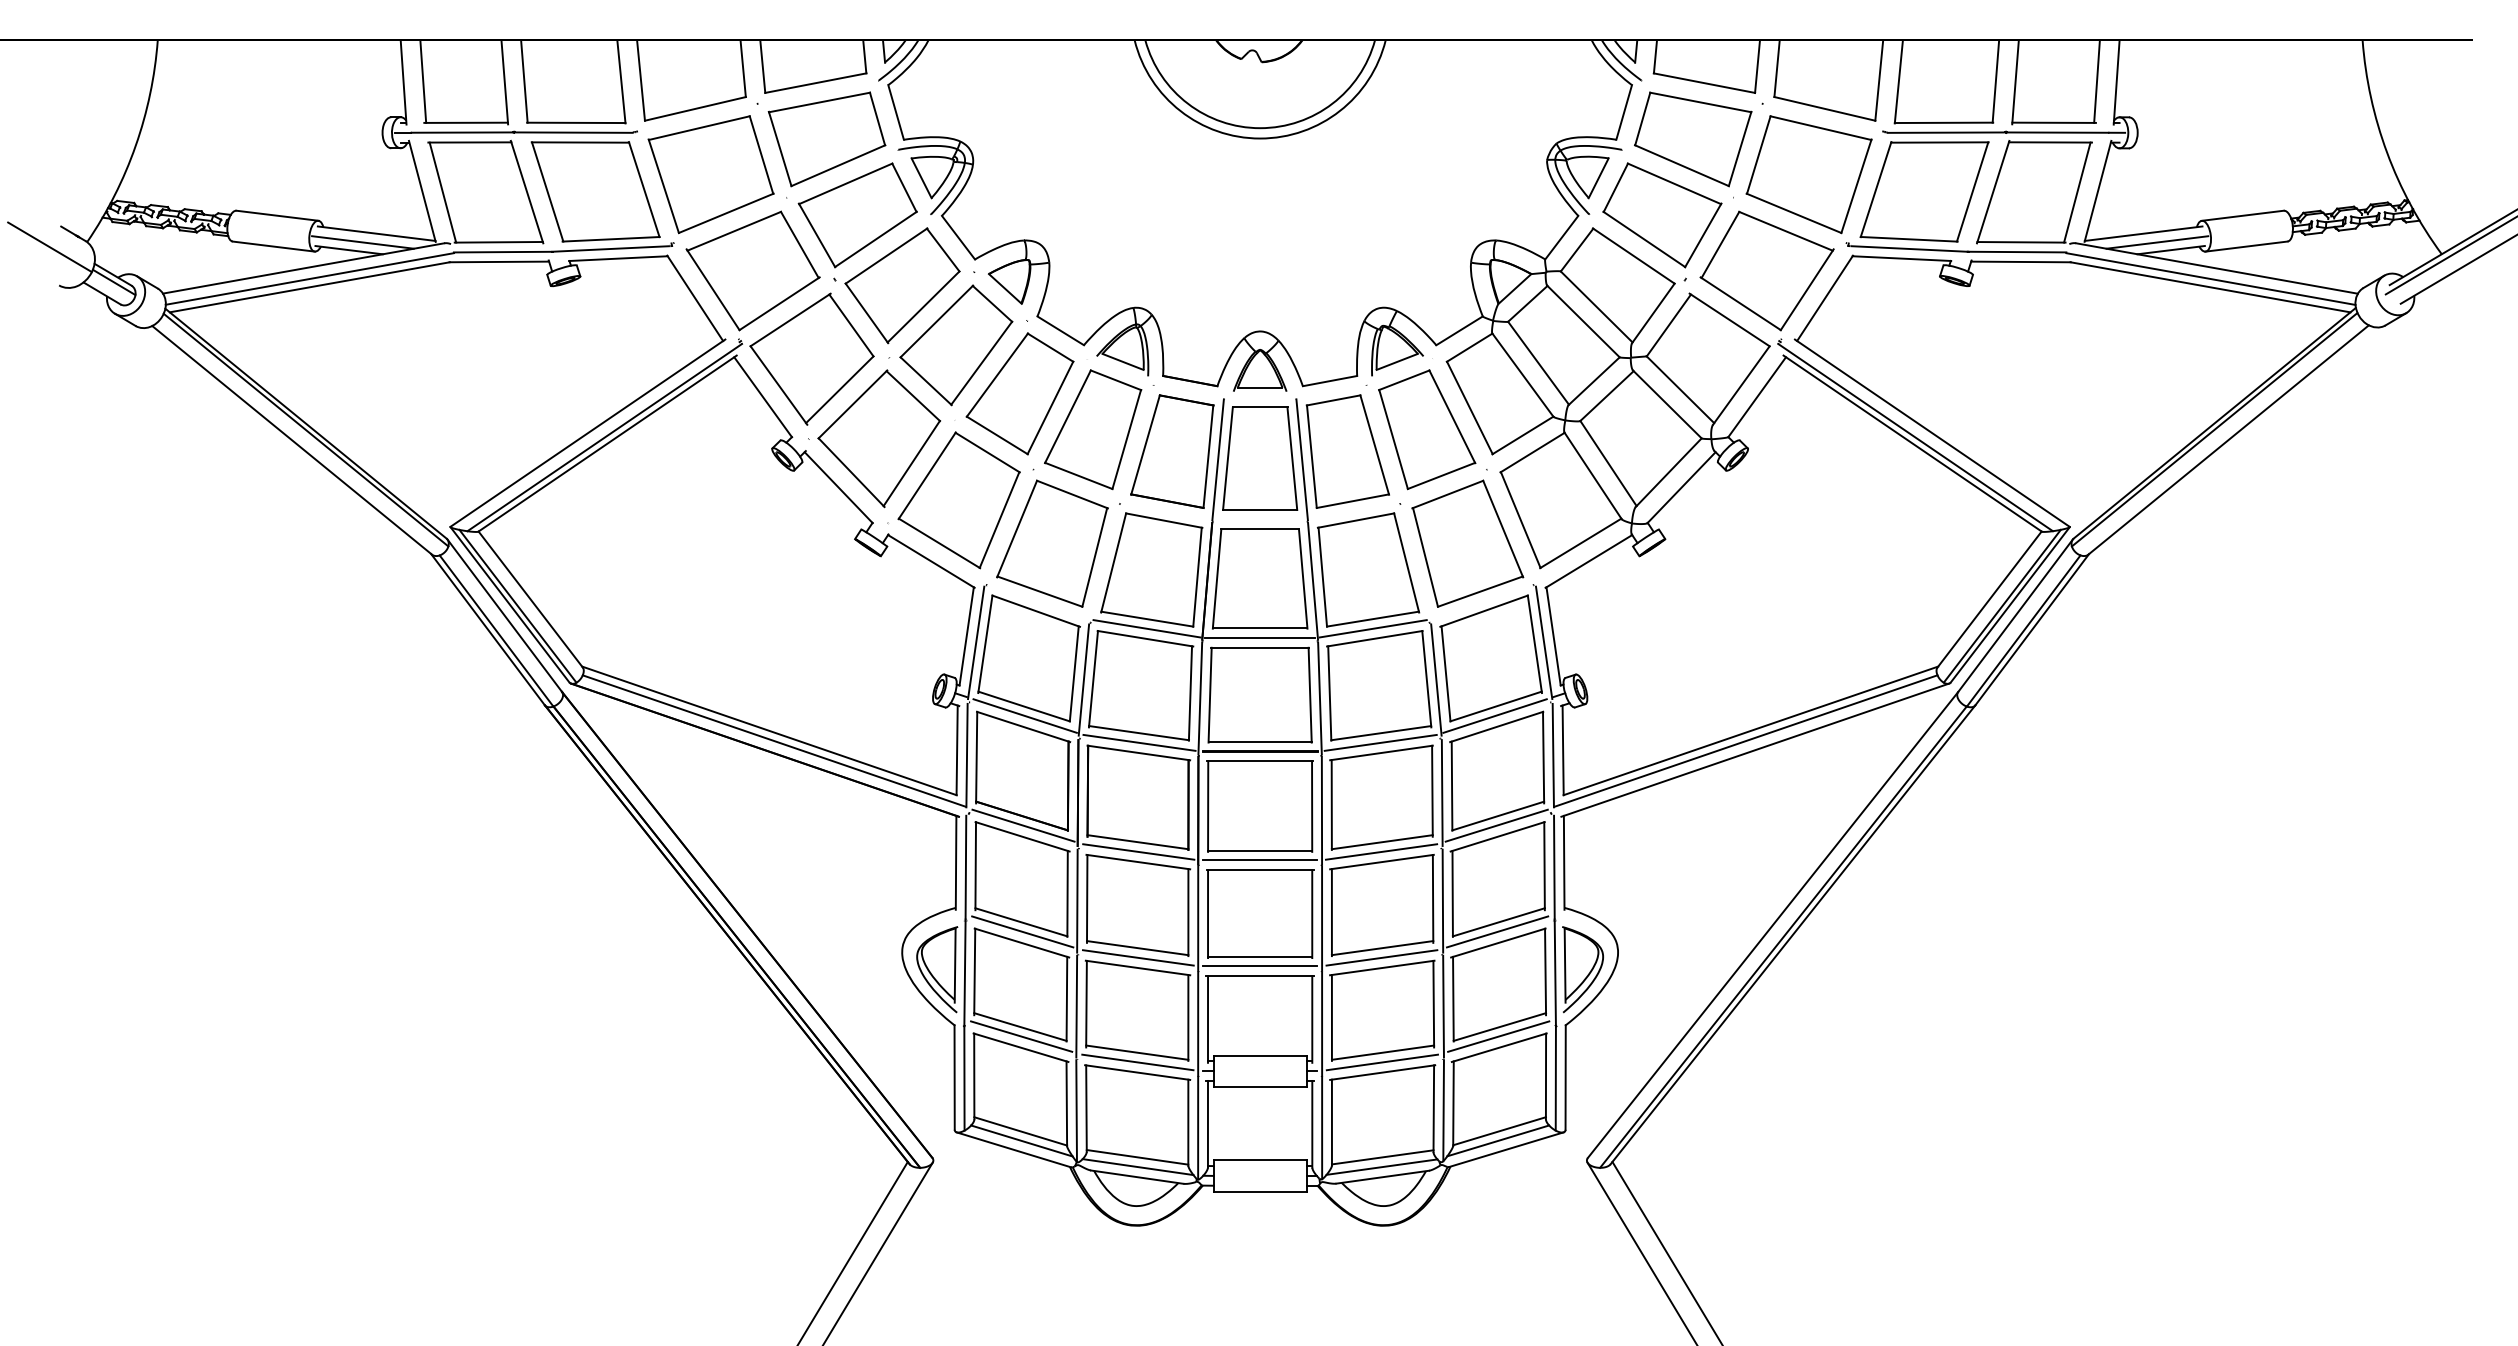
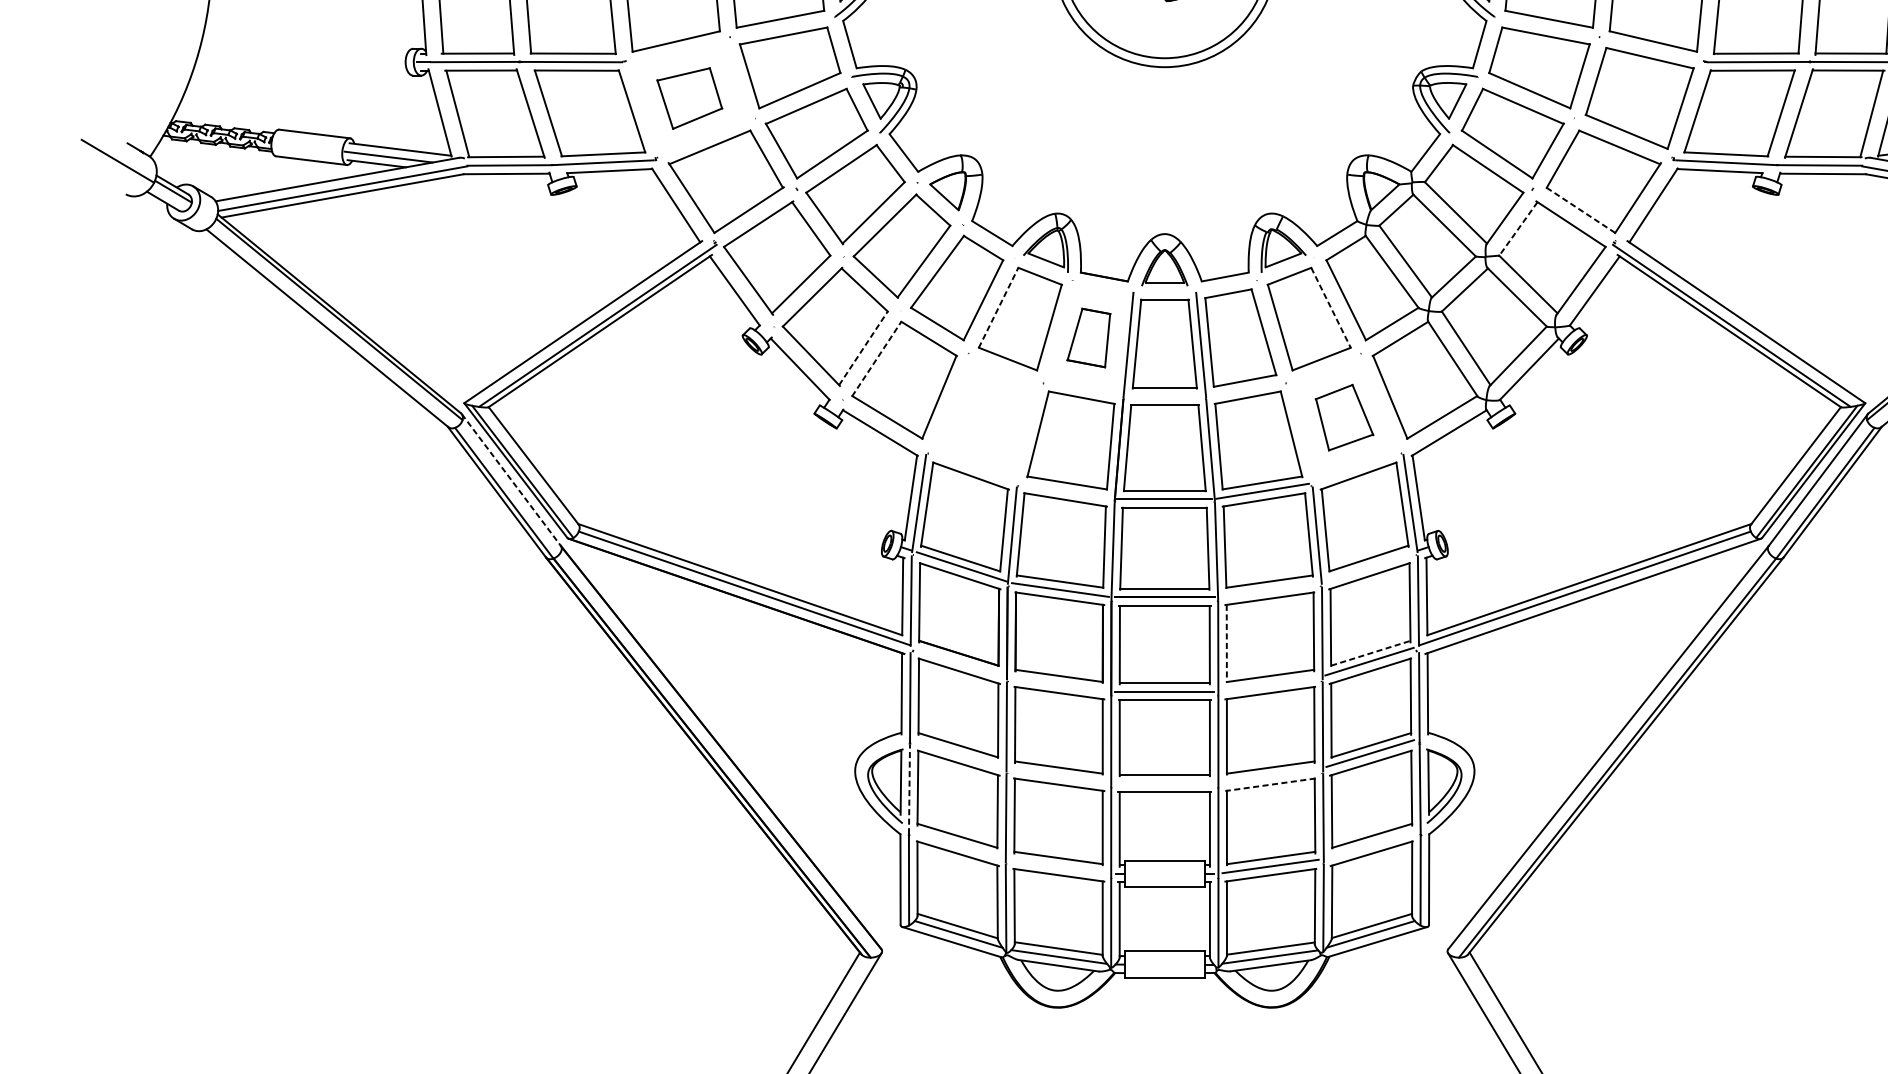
part: (710, 174) -> (689, 98), size x0.6
line: (1740, 303) -> (1580, 209), solid -> dashed
line: (1668, 325) -> (1518, 228), solid -> dashed
line: (1067, 416) -> (998, 307), solid -> dashed
line: (1452, 416) -> (1331, 307), solid -> dashed
part: (1172, 451) -> (1089, 337), size x0.6
line: (912, 463) -> (864, 348), solid -> dashed
line: (927, 475) -> (877, 358), solid -> dashed
part: (1052, 543) -> (985, 417), removed
part: (1467, 543) -> (1344, 417), size x0.6
line: (505, 616) -> (511, 480), solid -> dashed
line: (1146, 628) -> (1066, 491), removed
line: (1494, 715) -> (1367, 566), removed
line: (1380, 742) -> (1268, 589), removed
line: (1331, 804) -> (1226, 643), solid -> dashed
line: (1498, 815) -> (1371, 652), solid -> dashed
line: (1023, 825) -> (960, 661), removed
line: (1138, 851) -> (1059, 683), removed
line: (1381, 851) -> (1269, 683), removed
line: (1022, 931) -> (959, 753), removed
line: (1137, 957) -> (1058, 775), removed
line: (1381, 957) -> (1269, 775), removed
line: (1259, 966) -> (1164, 783), removed
line: (1382, 968) -> (1270, 785), solid -> dashed
line: (964, 973) -> (909, 789), solid -> dashed
line: (1021, 1036) -> (958, 844), removed
line: (1498, 1036) -> (1371, 844), removed
line: (1137, 1062) -> (1058, 866), removed

